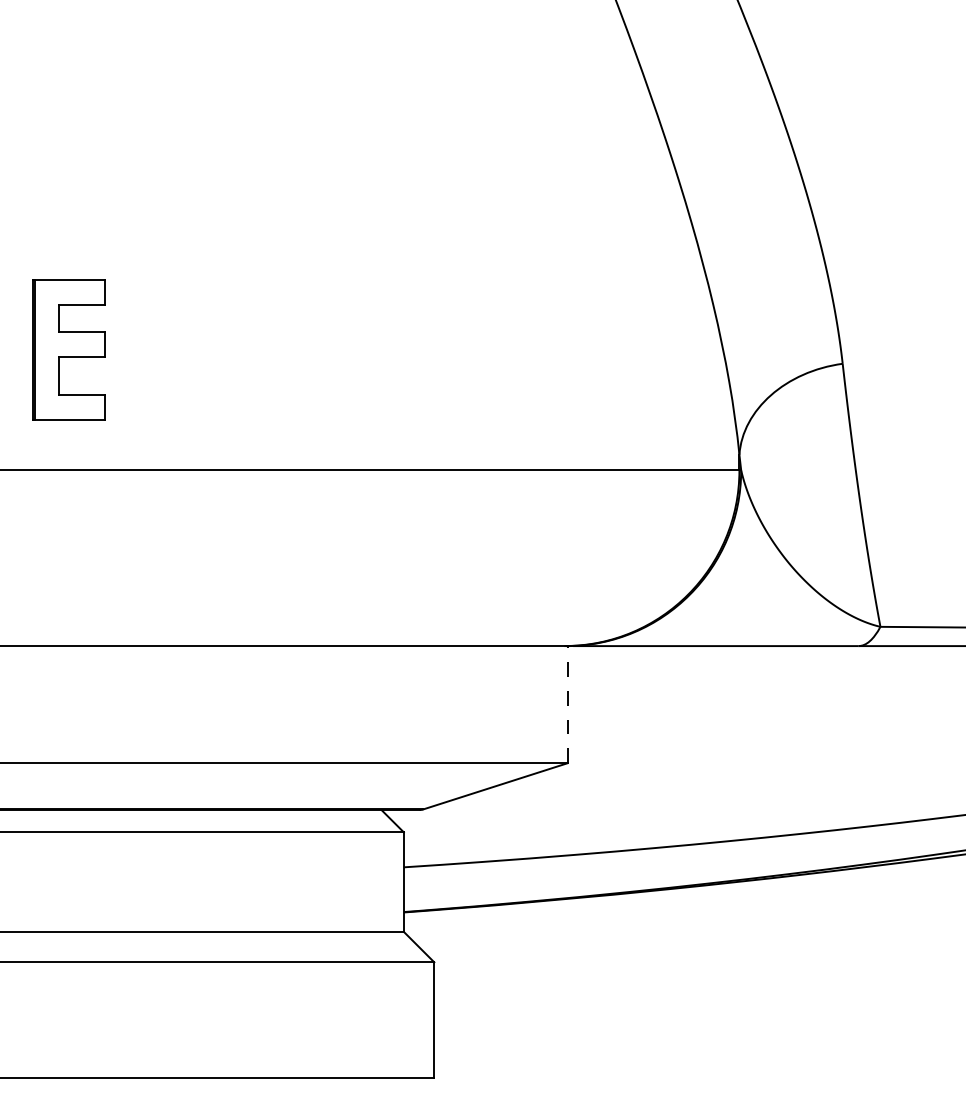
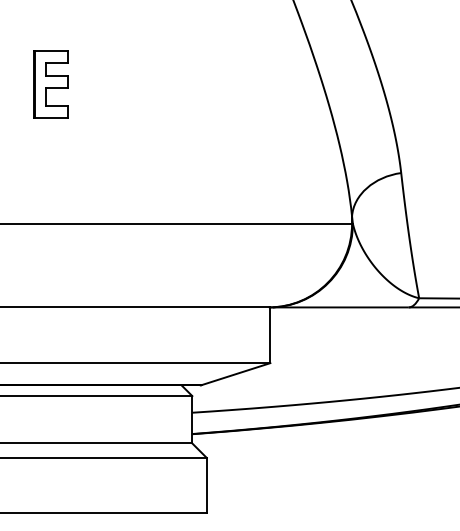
part: (68, 350) -> (50, 84), moved
line: (568, 705) -> (270, 335), dashed -> solid

